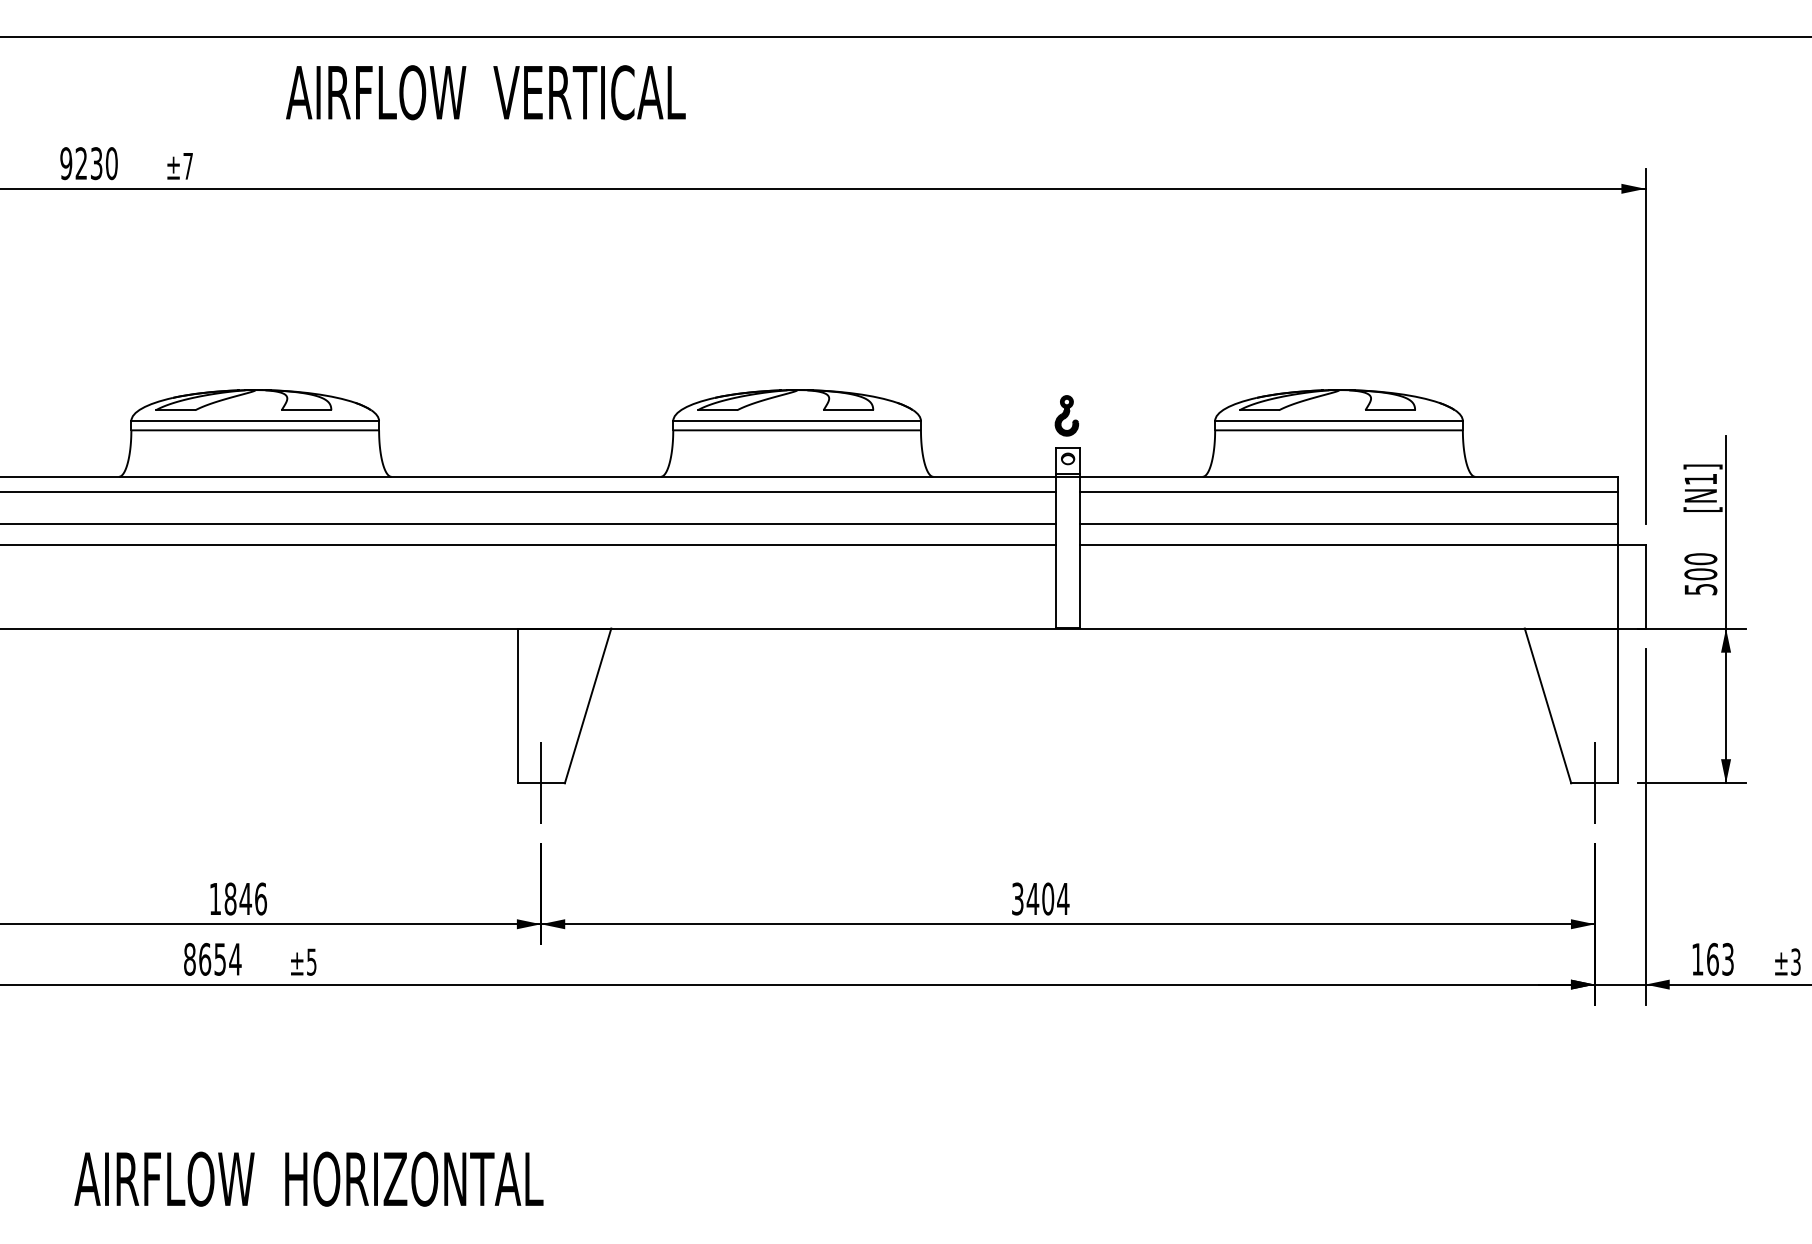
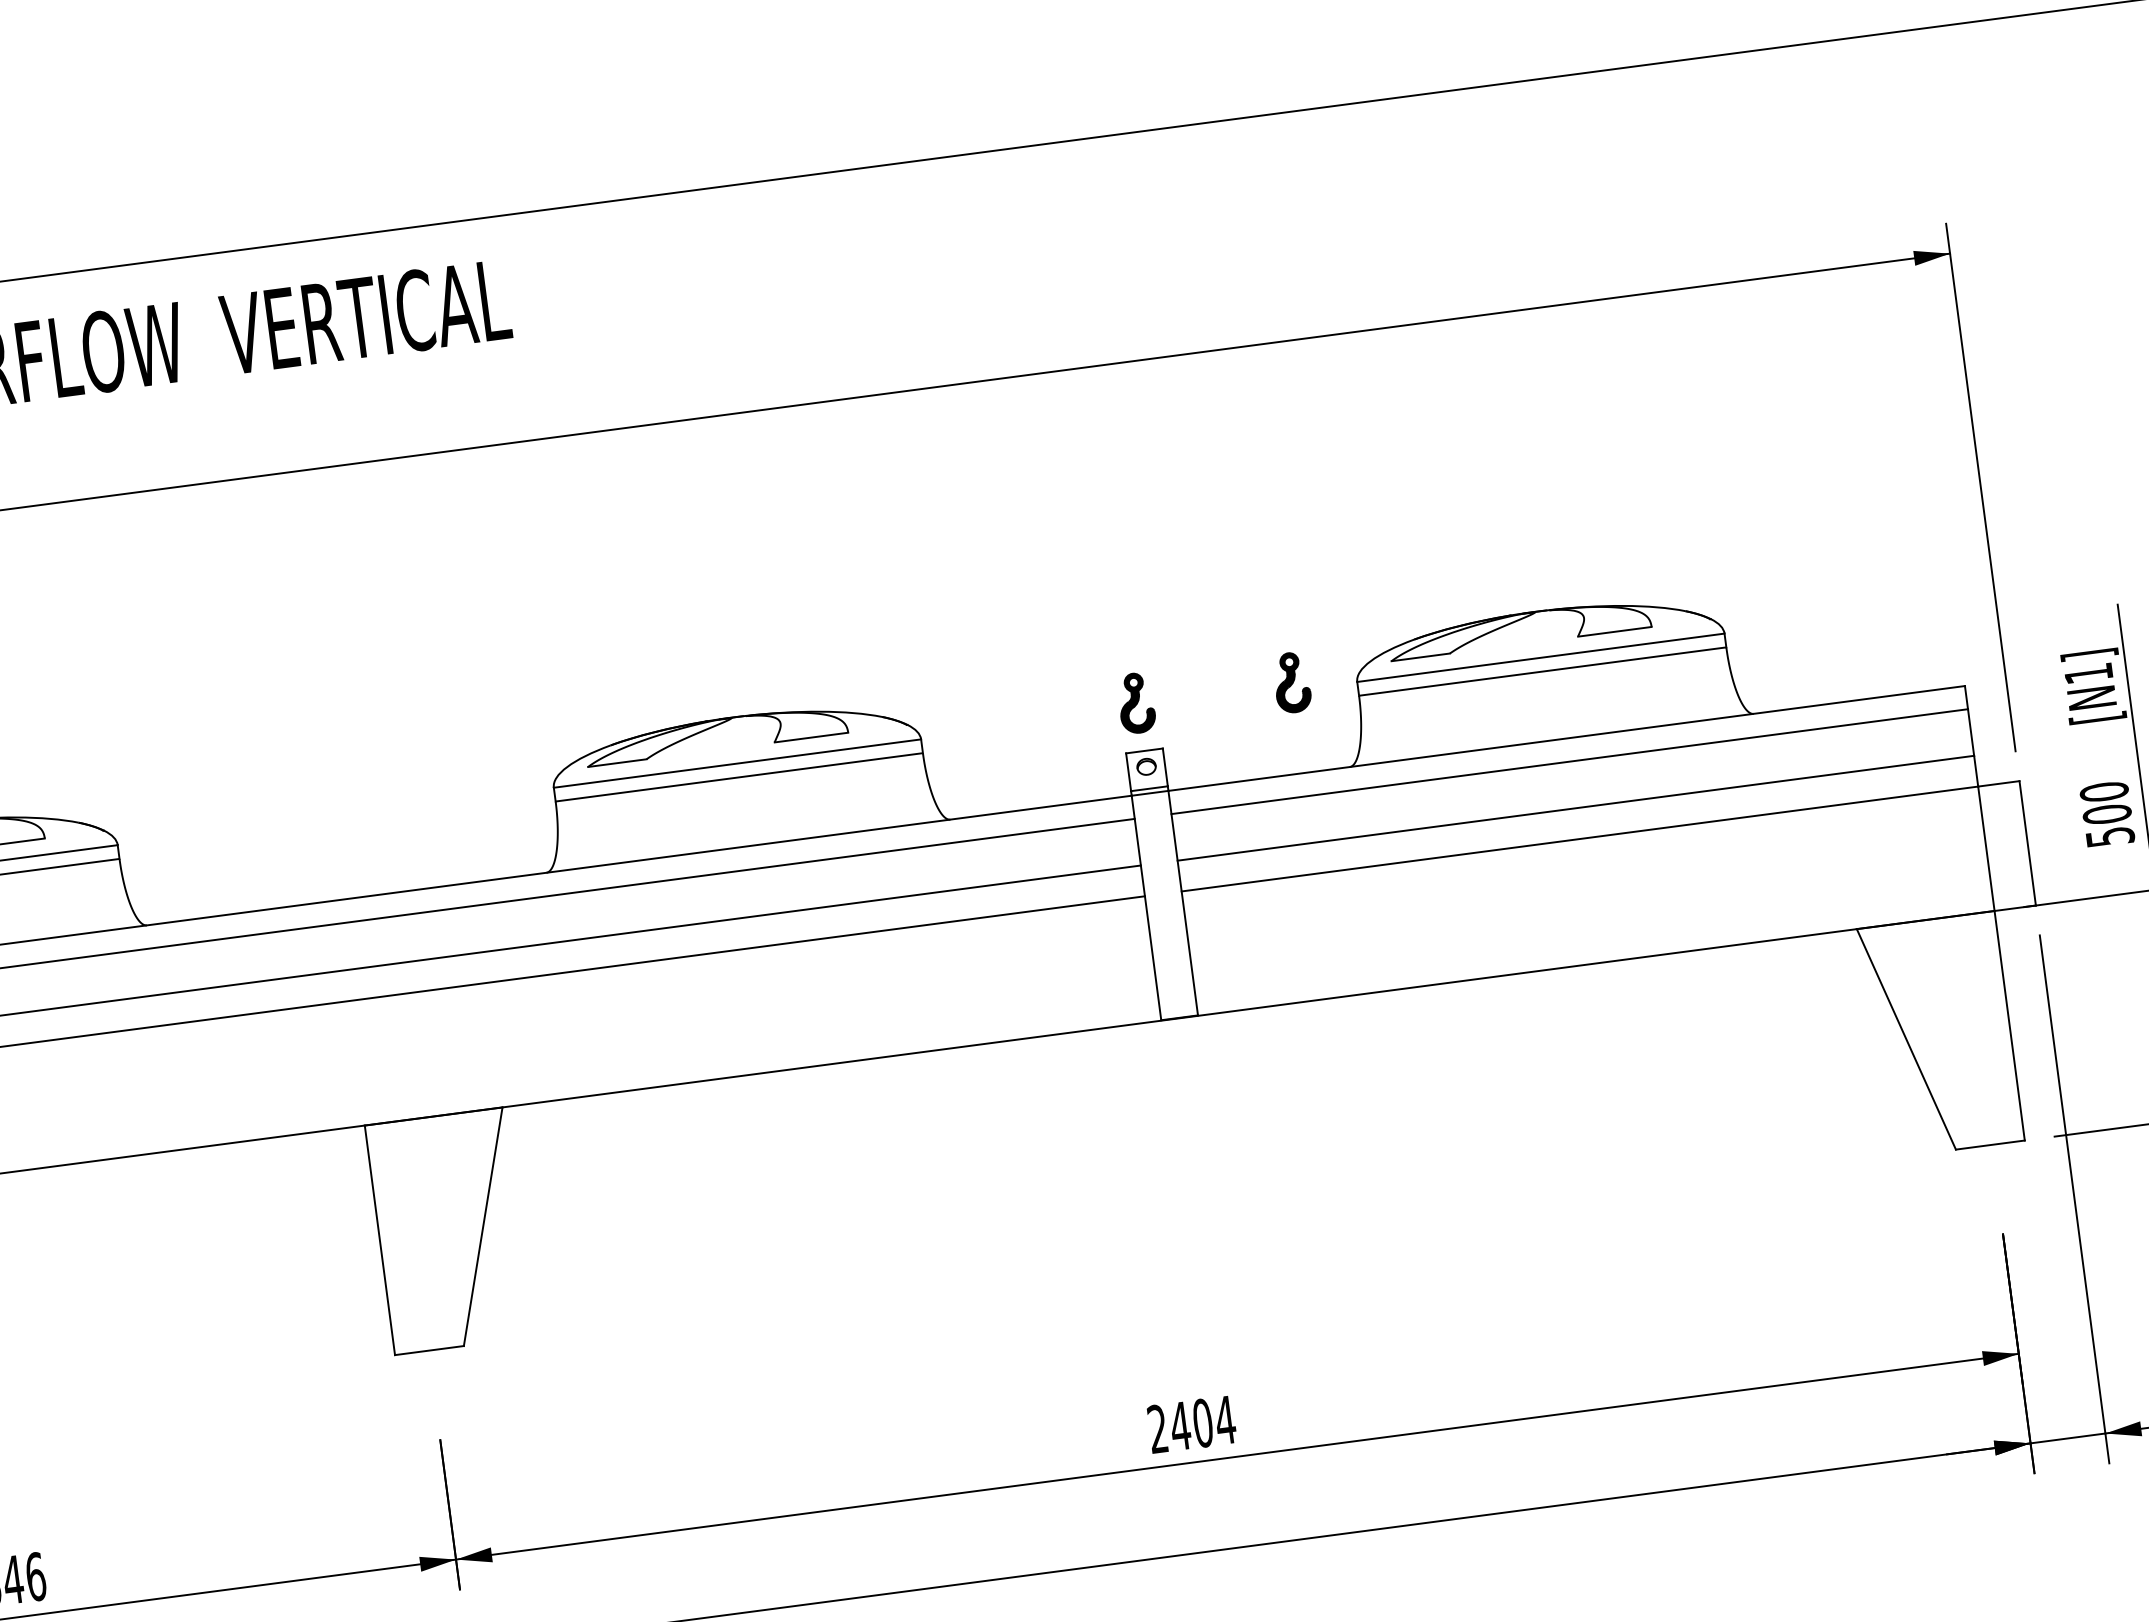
part: (1171, 415) -> (1291, 682), added
line: (541, 782) -> (429, 1349), removed
line: (1595, 782) -> (1991, 1143), removed
text: (1017, 898) -> (1157, 1428), 3404 -> 2404

